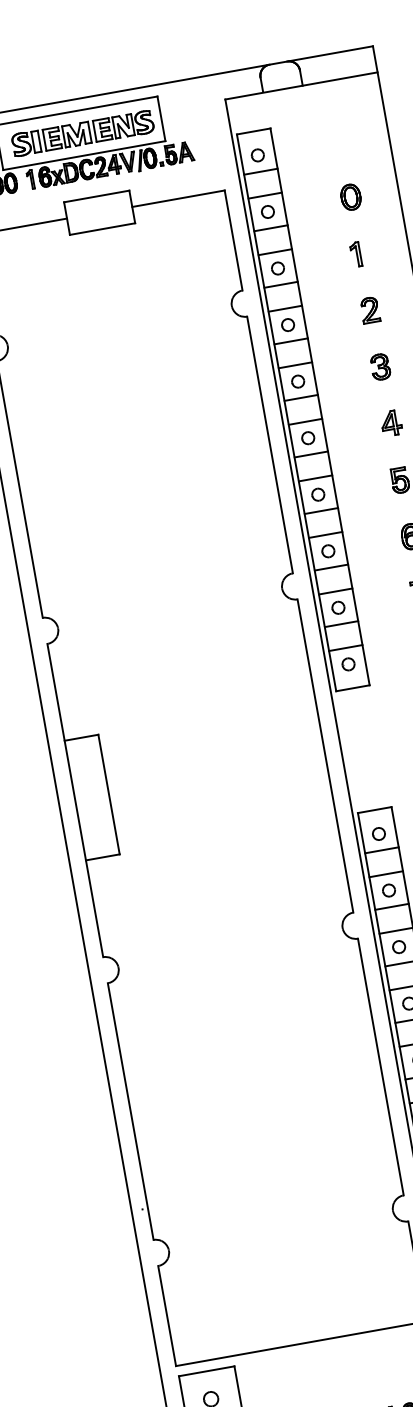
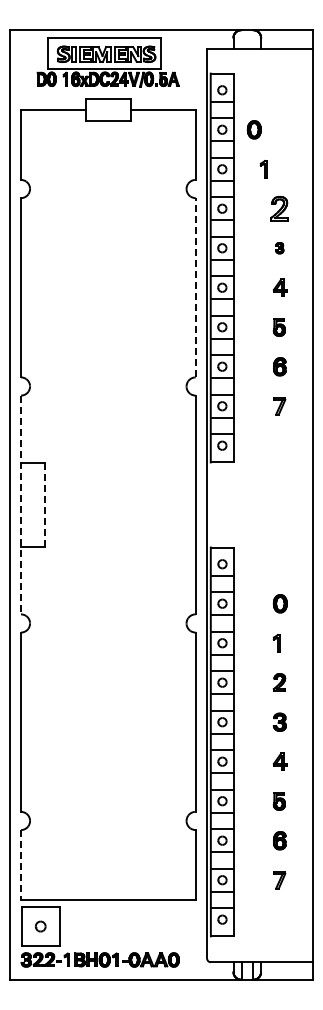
part: (349, 196) -> (253, 129), moved
part: (355, 255) -> (263, 169), moved
part: (369, 310) -> (279, 208), size x1.4
part: (379, 365) -> (279, 247), size x0.6
line: (269, 444) -> (195, 287), solid -> dashed
line: (109, 795) -> (44, 505), solid -> dashed
line: (74, 801) -> (20, 505), solid -> dashed
line: (166, 1316) -> (20, 865), solid -> dashed

